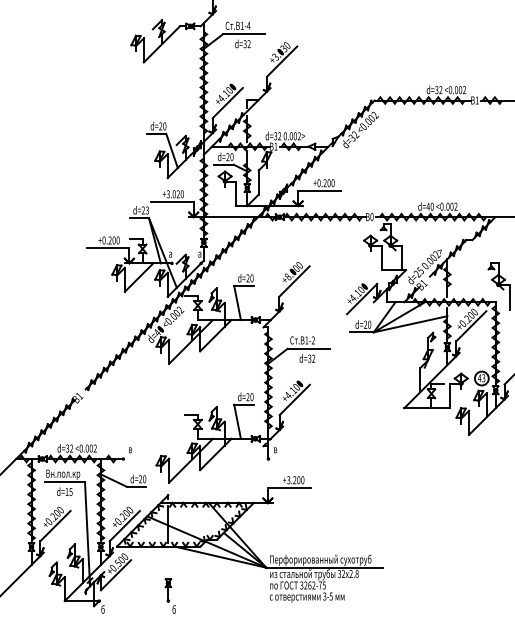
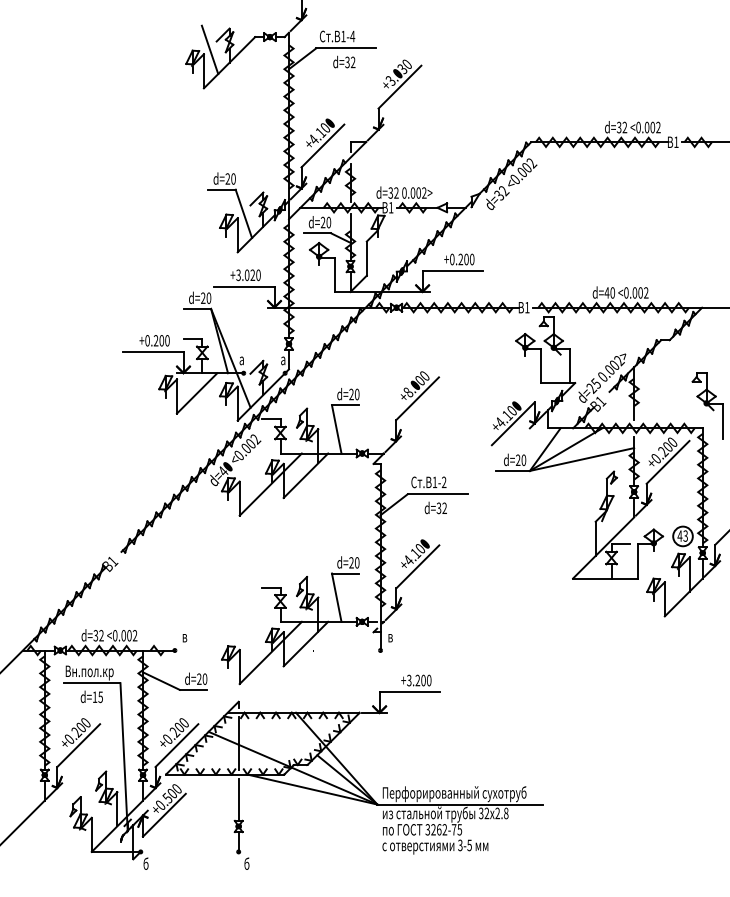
line: (147, 35) -> (209, 49), added
text: (147, 209) -> (208, 297), d=23 -> d=20
text: (372, 217) -> (527, 307), 0 -> 1
line: (168, 564) -> (238, 799), added

